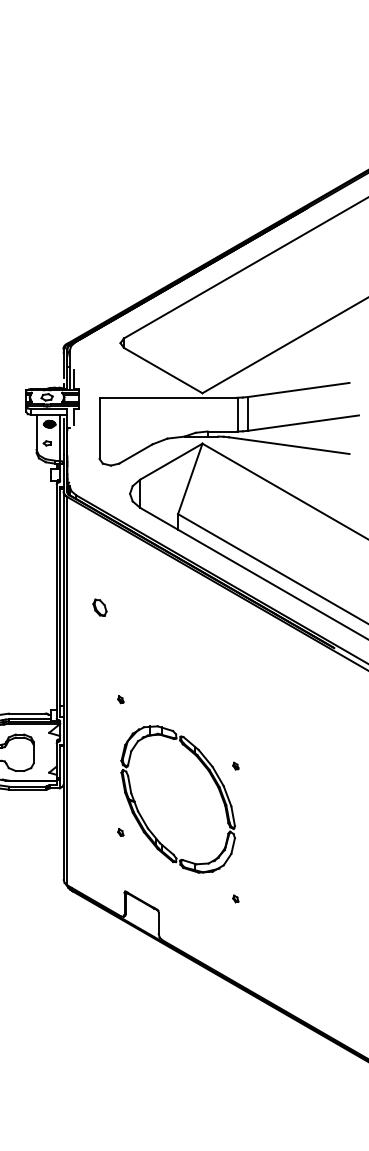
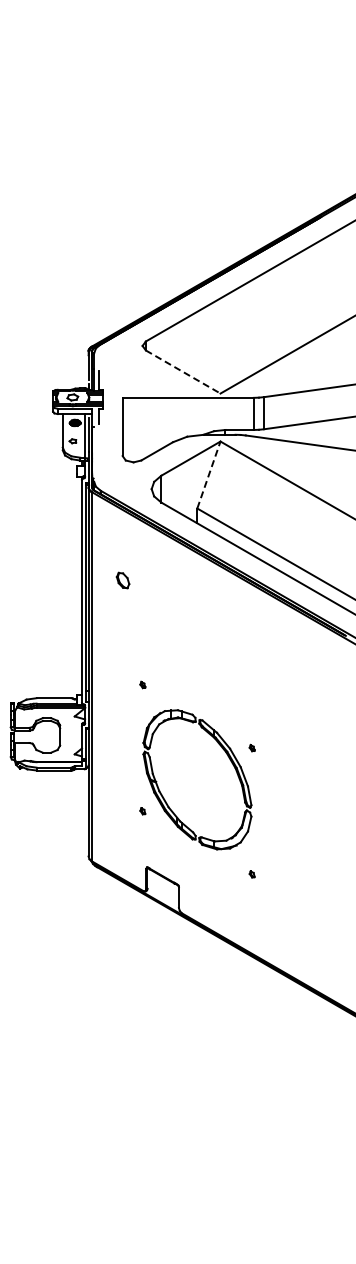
line: (163, 371) -> (183, 372), solid -> dashed
line: (190, 478) -> (209, 474), solid -> dashed
part: (99, 607) -> (122, 580), moved

